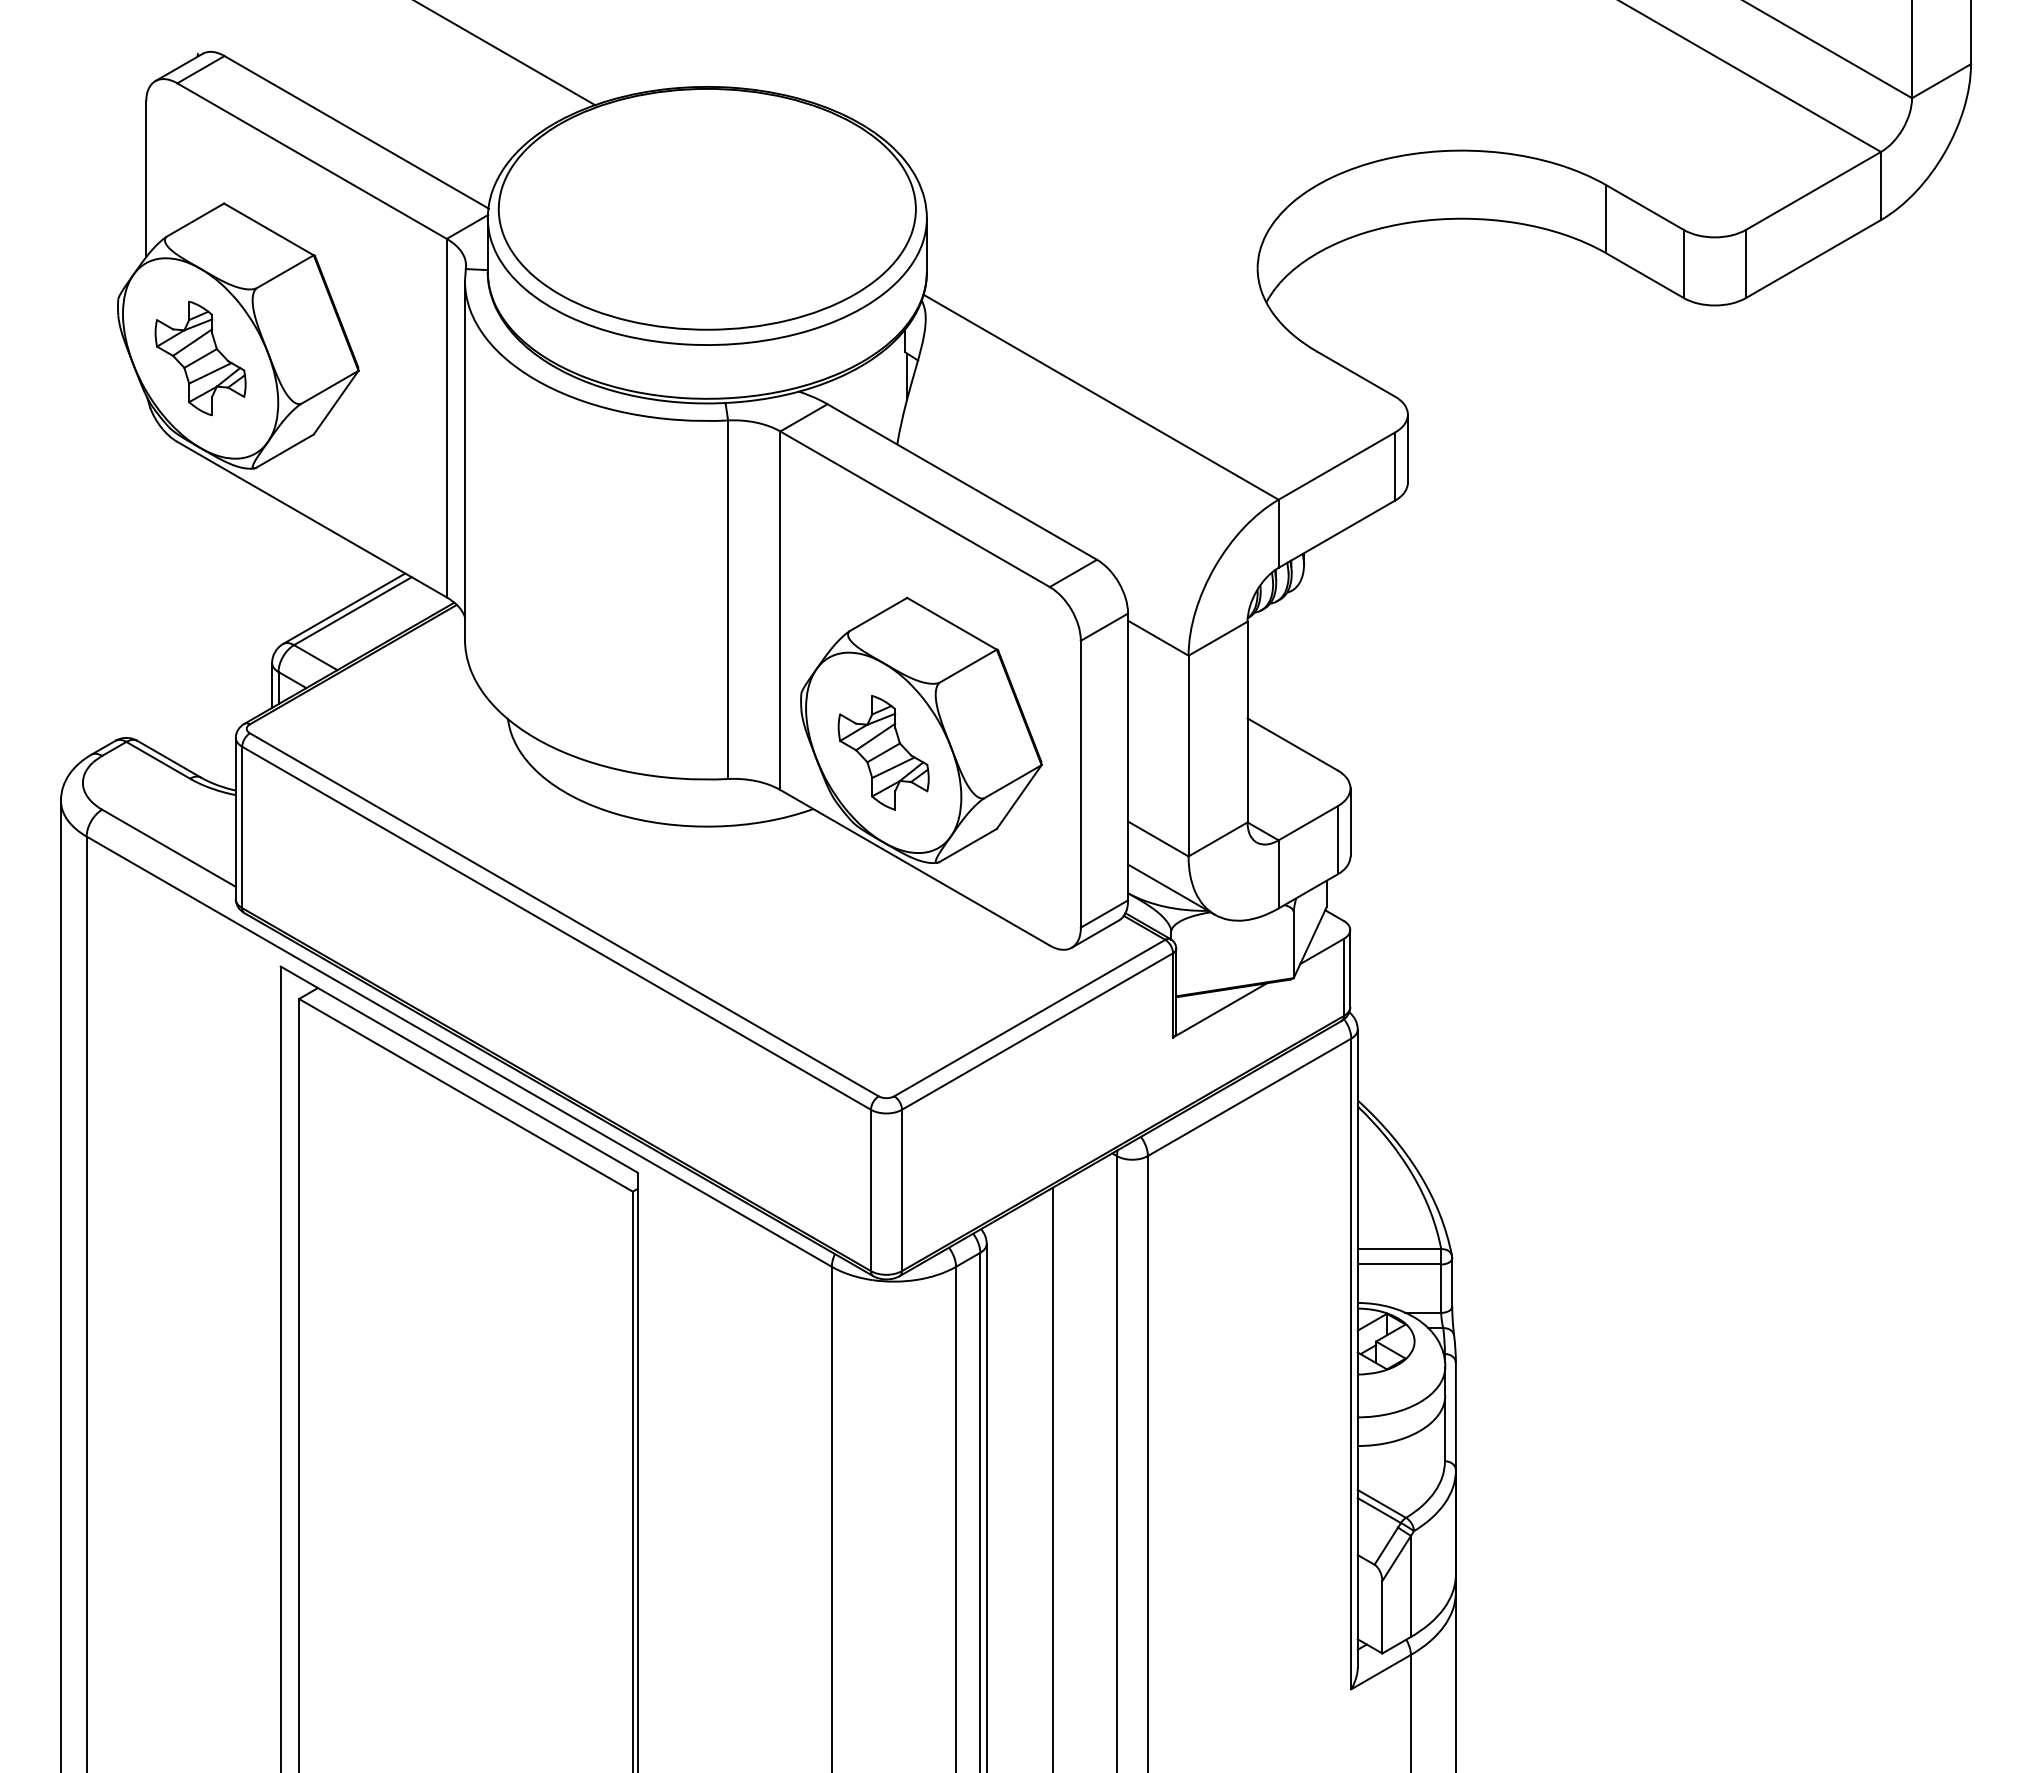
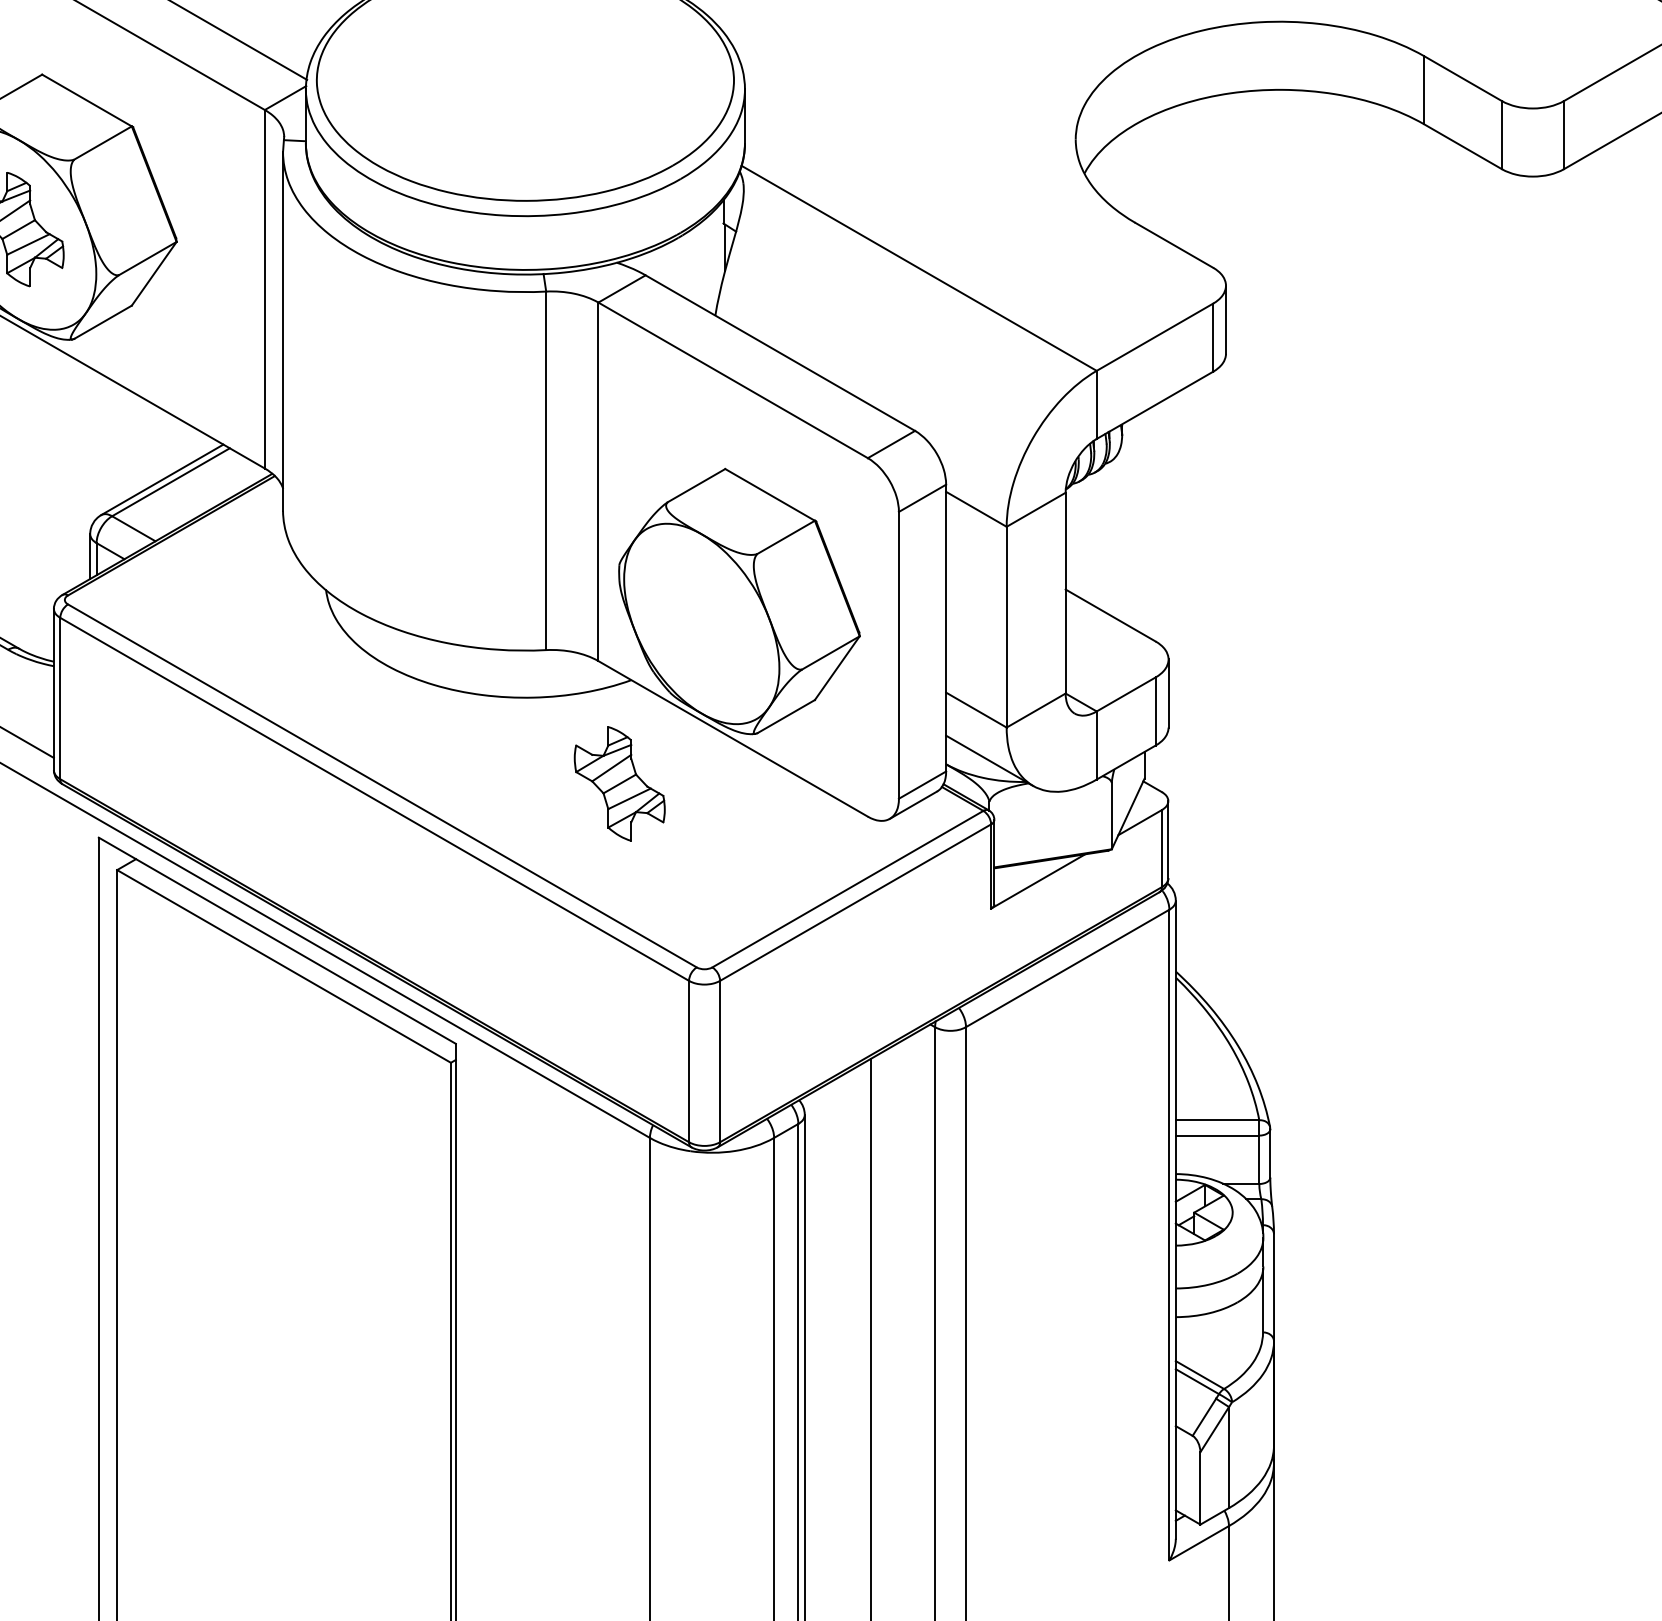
part: (883, 752) -> (619, 783), moved

